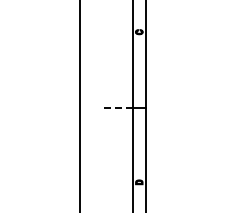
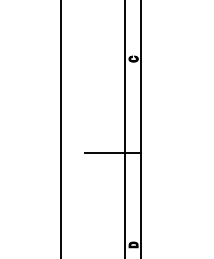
line: (115, 107) -> (104, 152), dashed -> solid

